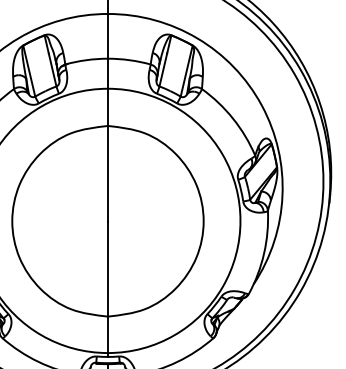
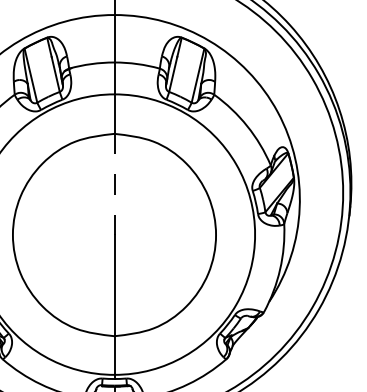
line: (107, 173) -> (114, 184), solid -> dashed

